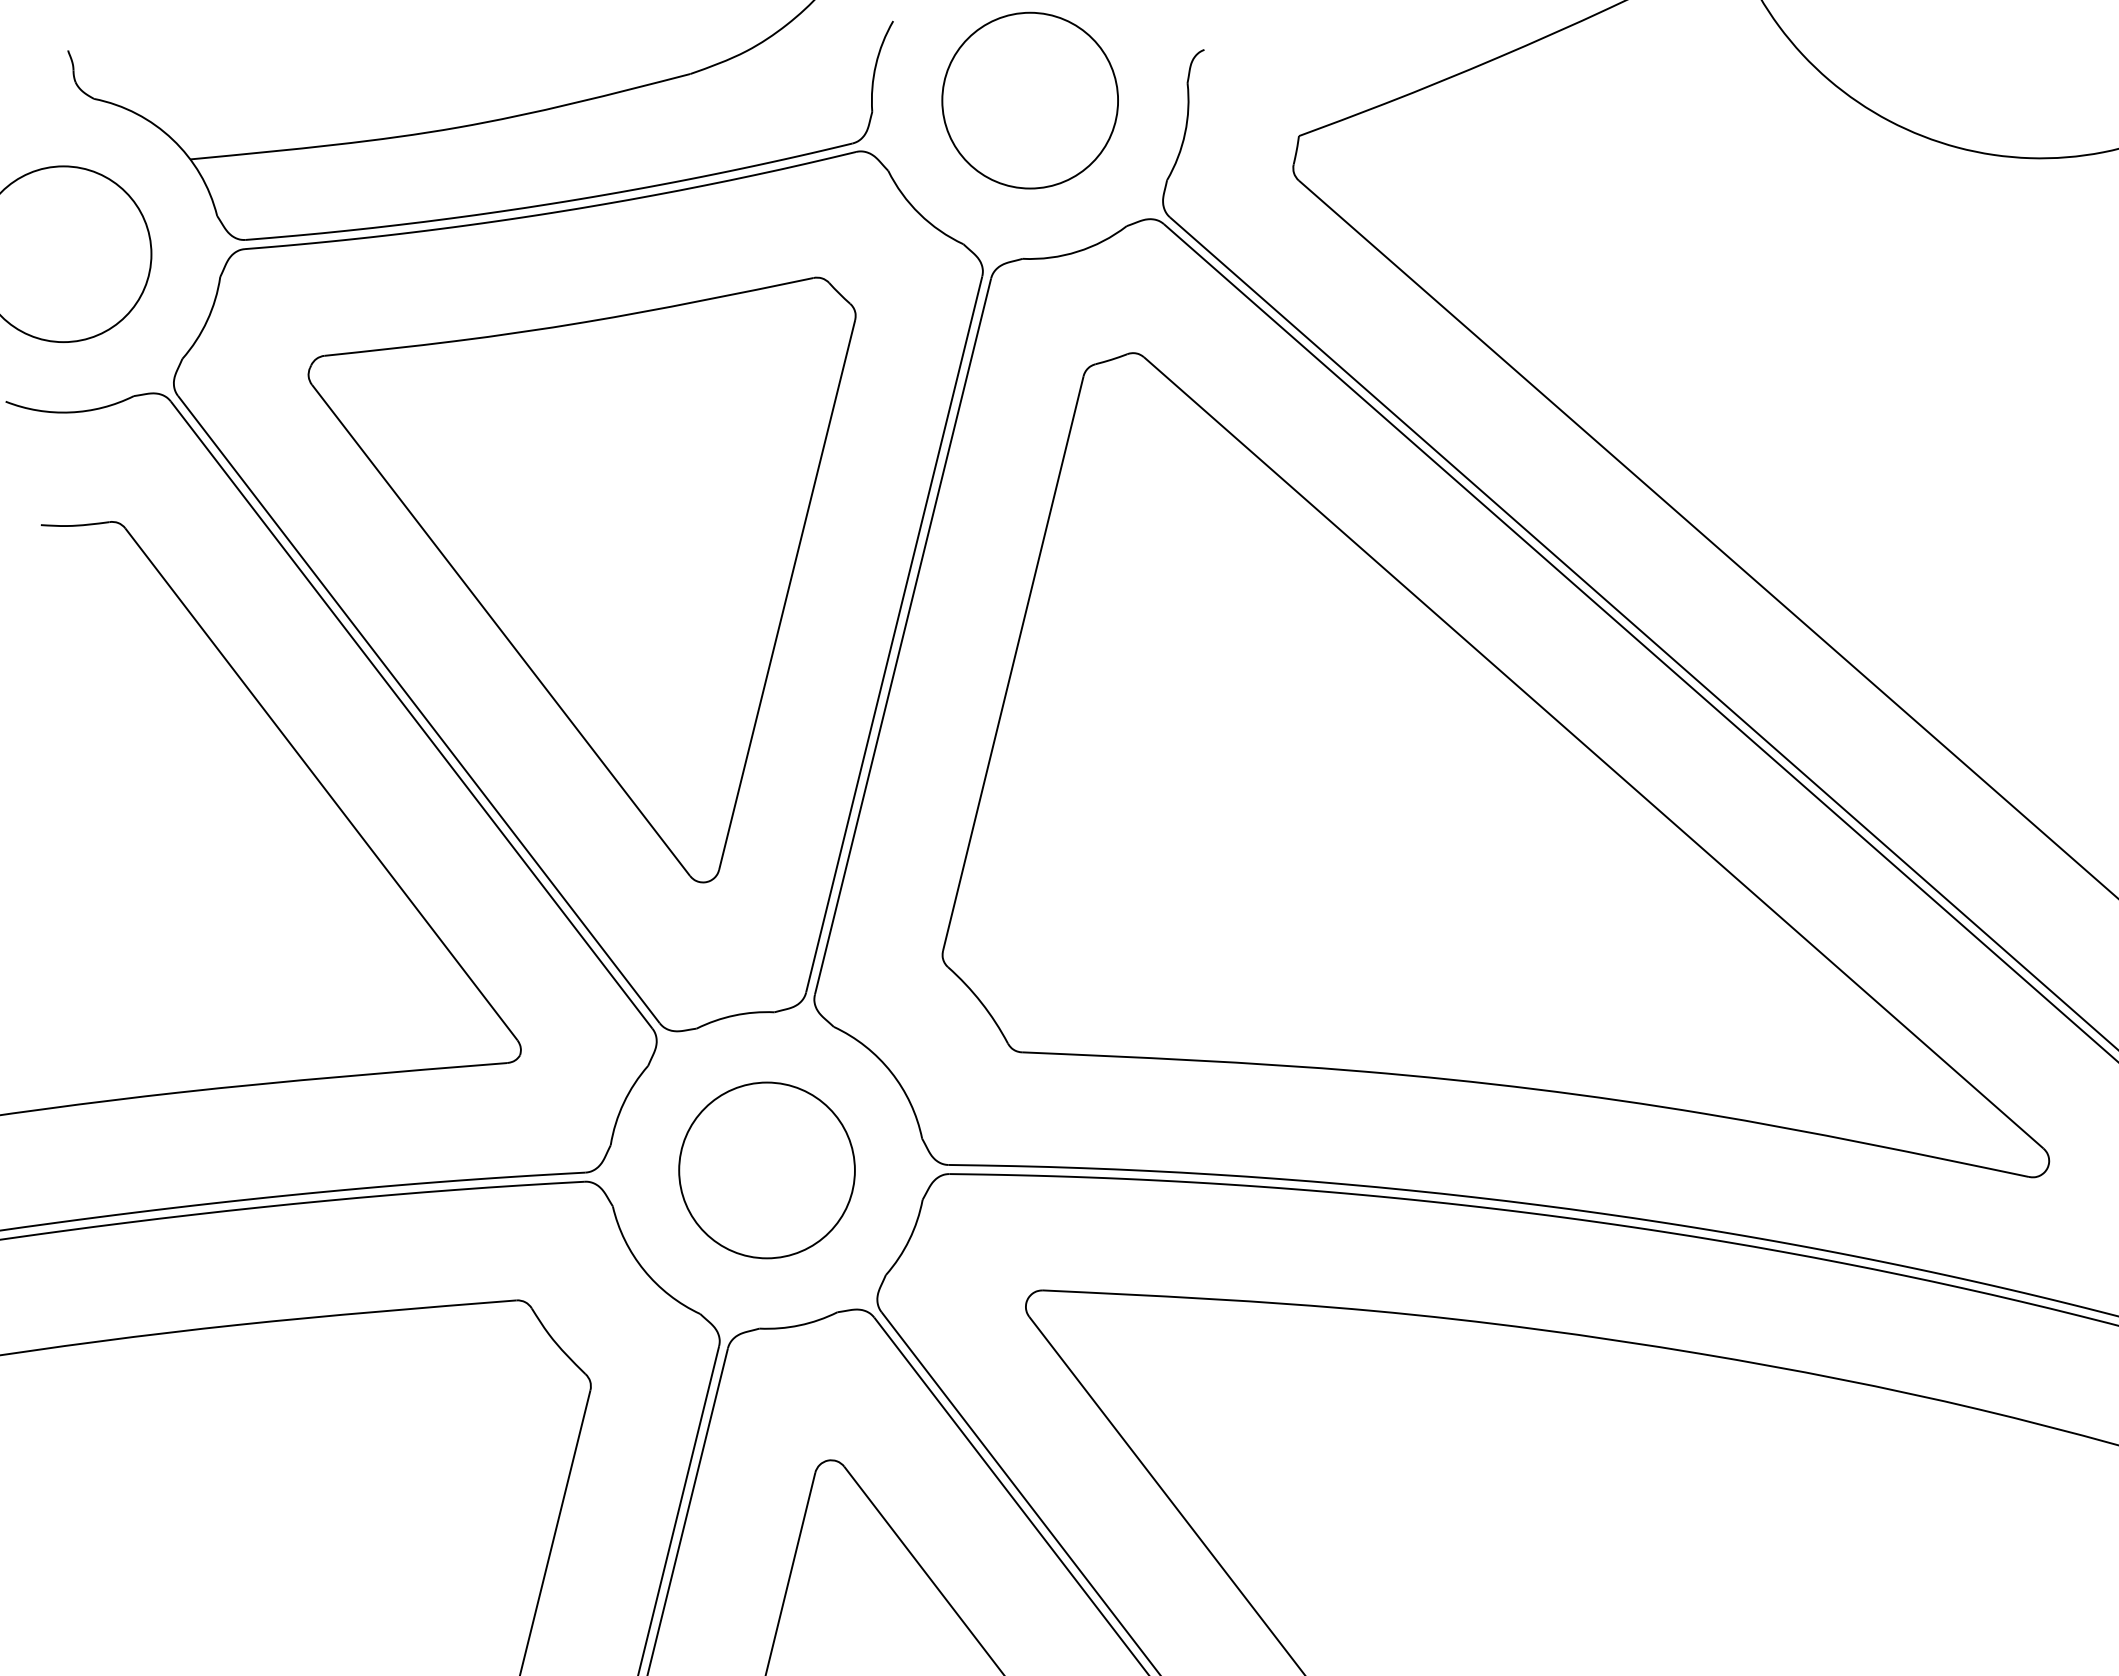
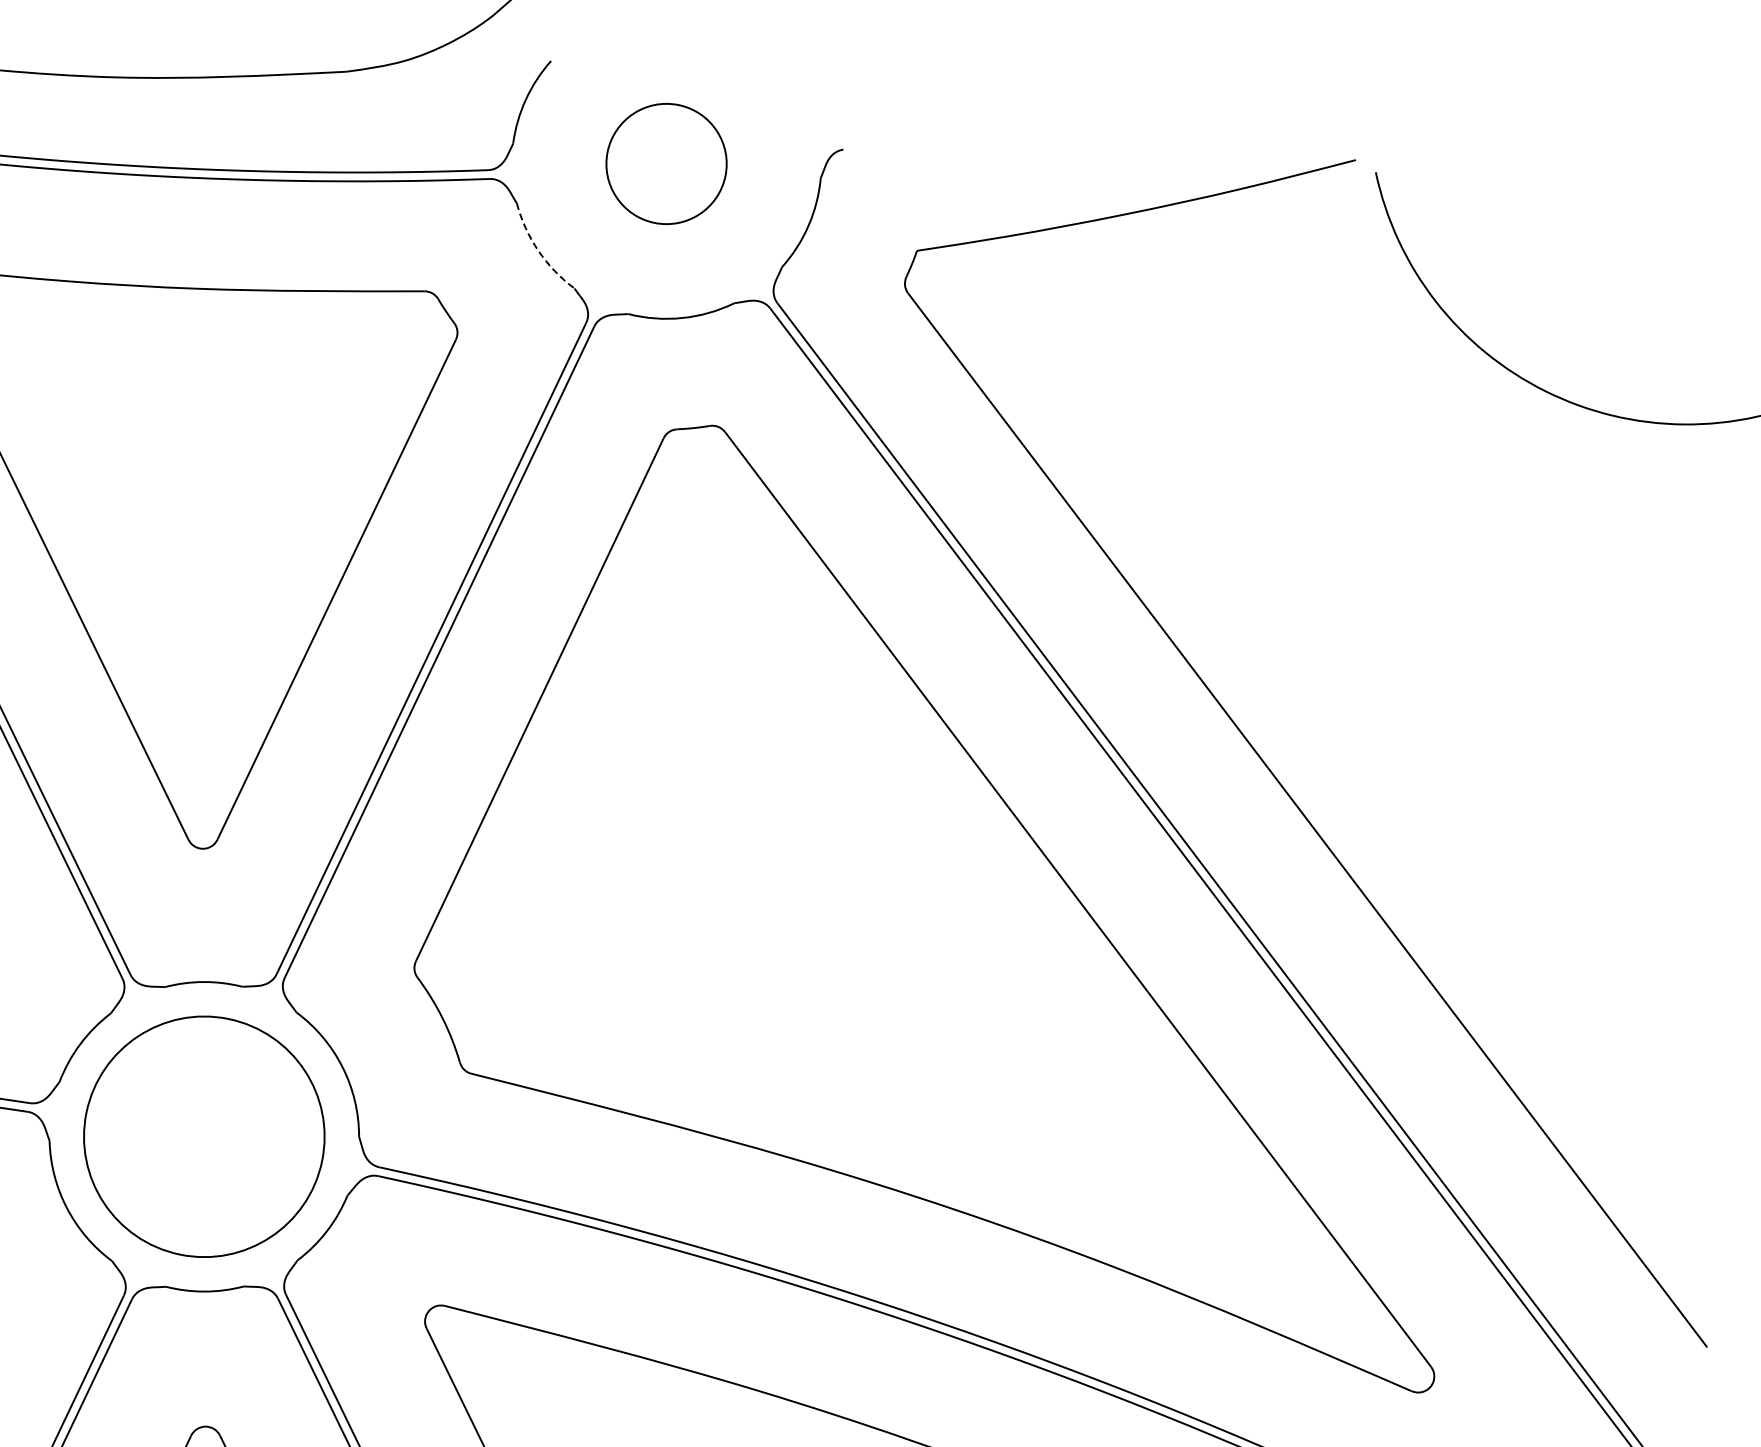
circle: (1029, 100) -> (665, 163), size x0.7
arc: (919, 213) -> (538, 250), solid -> dashed
circle: (766, 1170) -> (203, 1136), size x1.4

